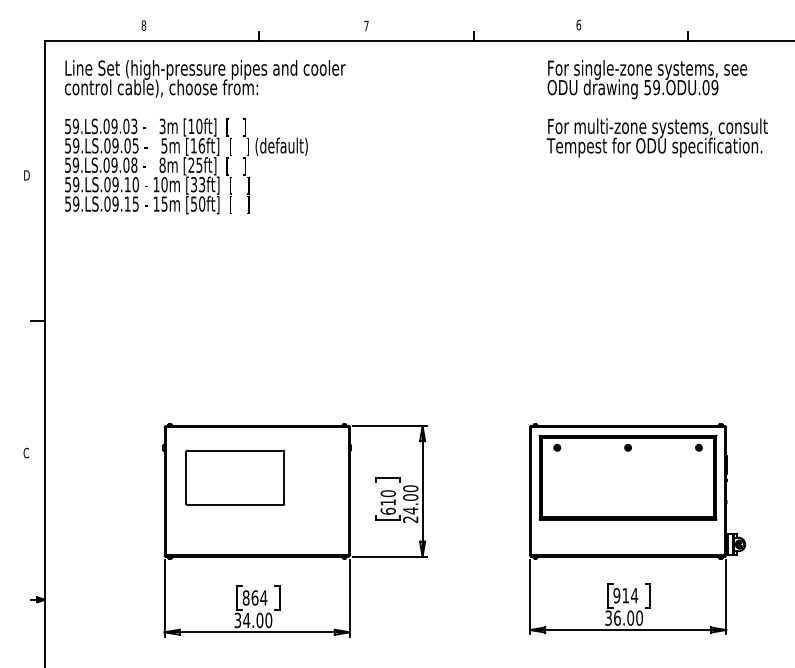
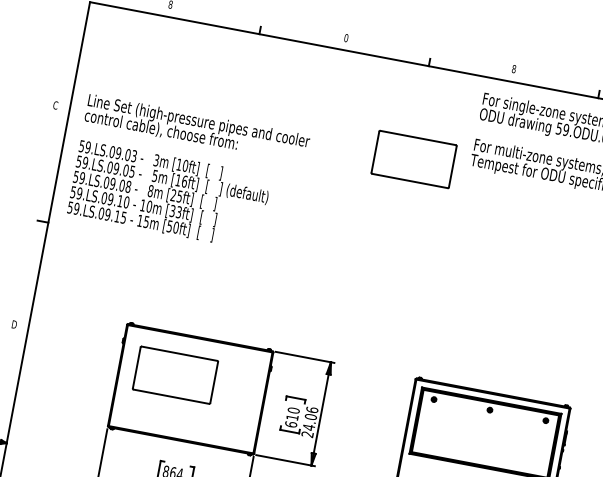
text: (578, 24) -> (513, 68), 6 -> 8
text: (366, 25) -> (346, 37), 7 -> 0
text: (205, 137) -> (188, 175), moved
part: (477, 158) -> (414, 159), added
text: (26, 175) -> (55, 105), D -> C
text: (26, 452) -> (14, 324), C -> D
text: (410, 488) -> (312, 409), 24.00 -> 24.06

